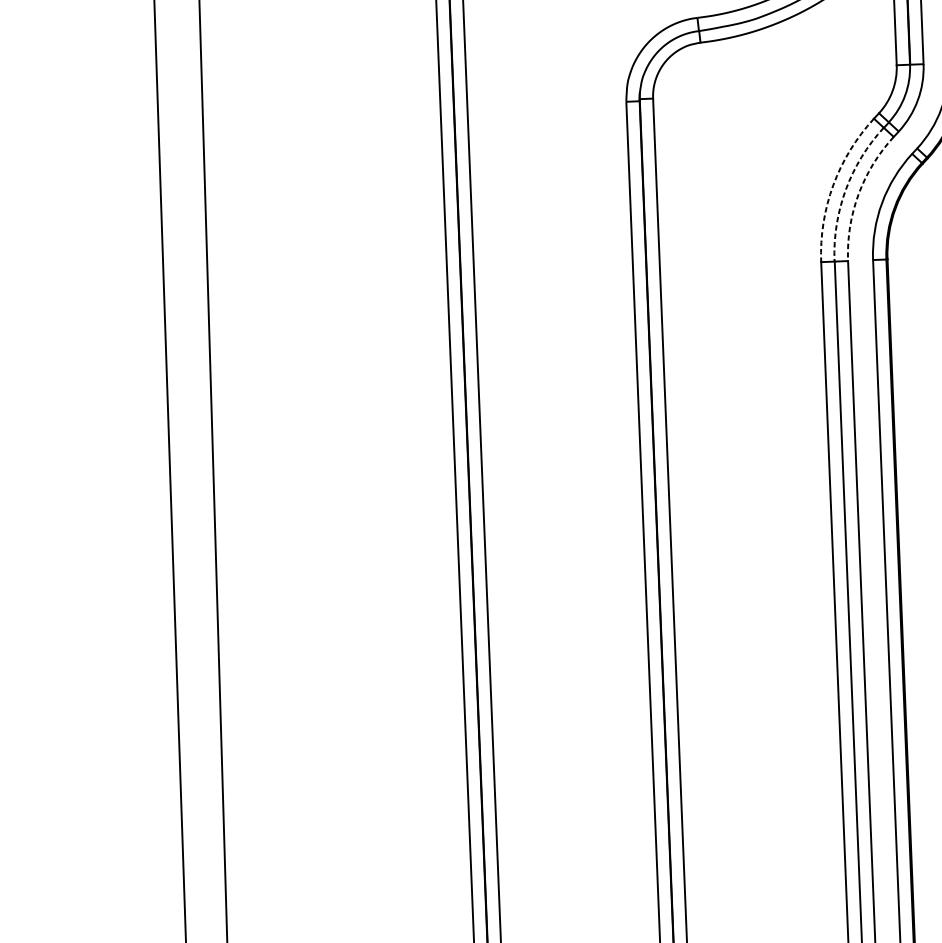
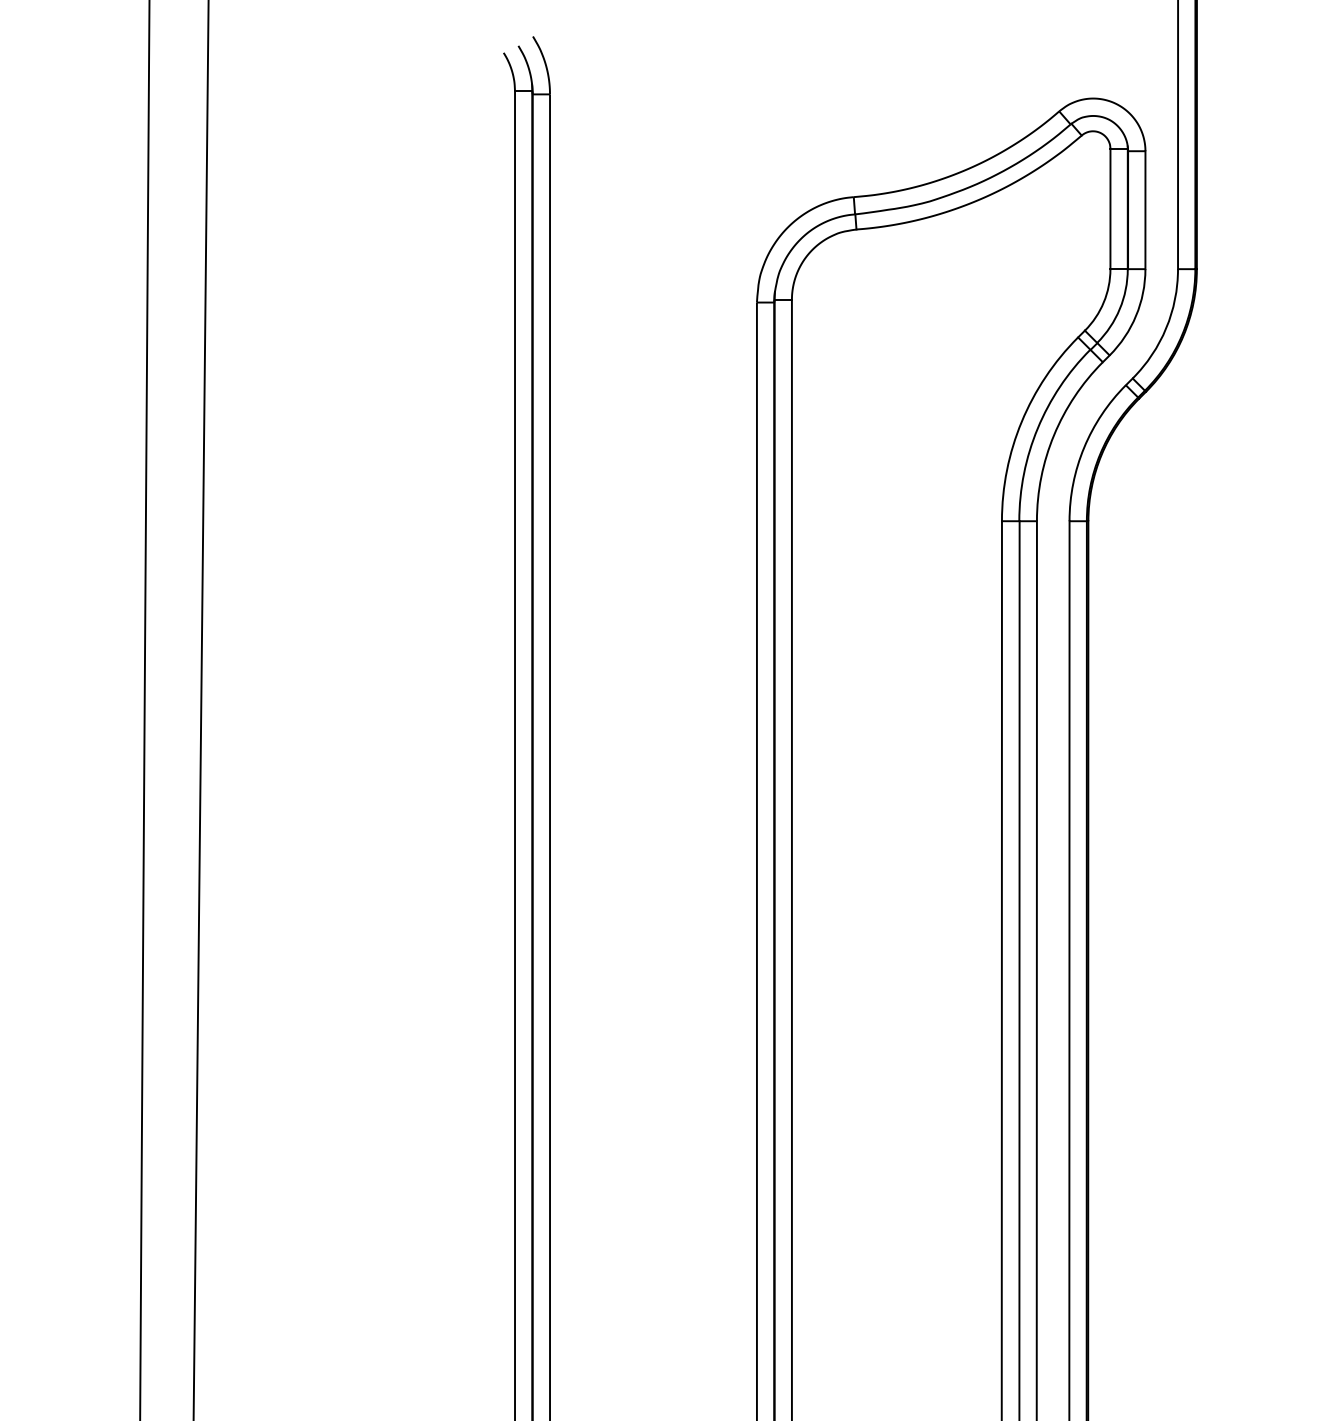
arc: (833, 184) -> (1021, 421), dashed -> solid
arc: (845, 189) -> (1037, 428), dashed -> solid
arc: (858, 194) -> (1054, 435), dashed -> solid

